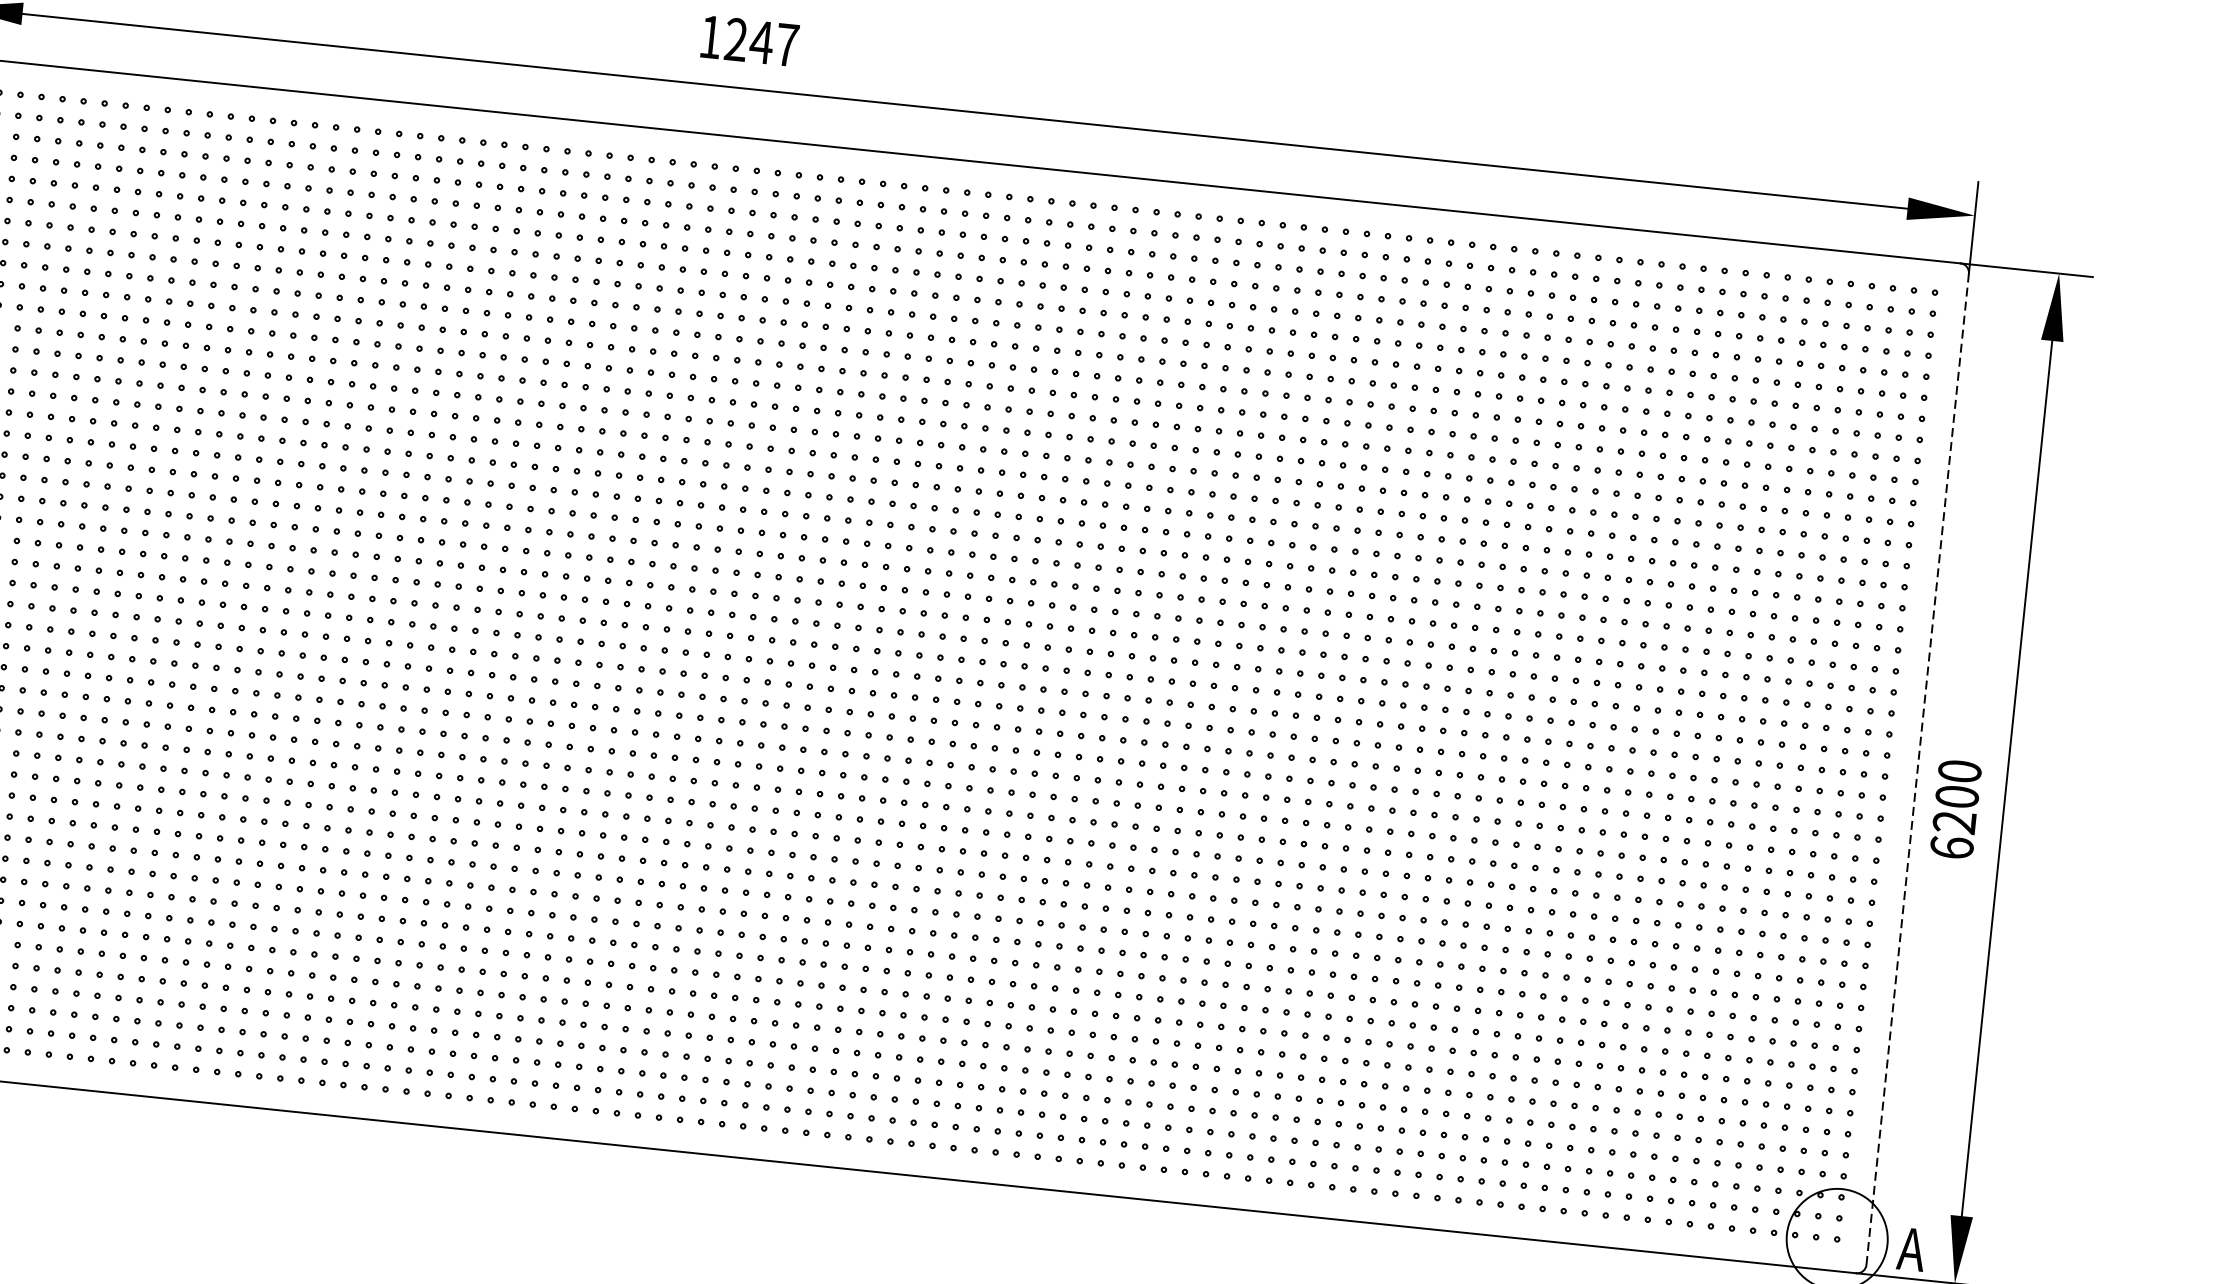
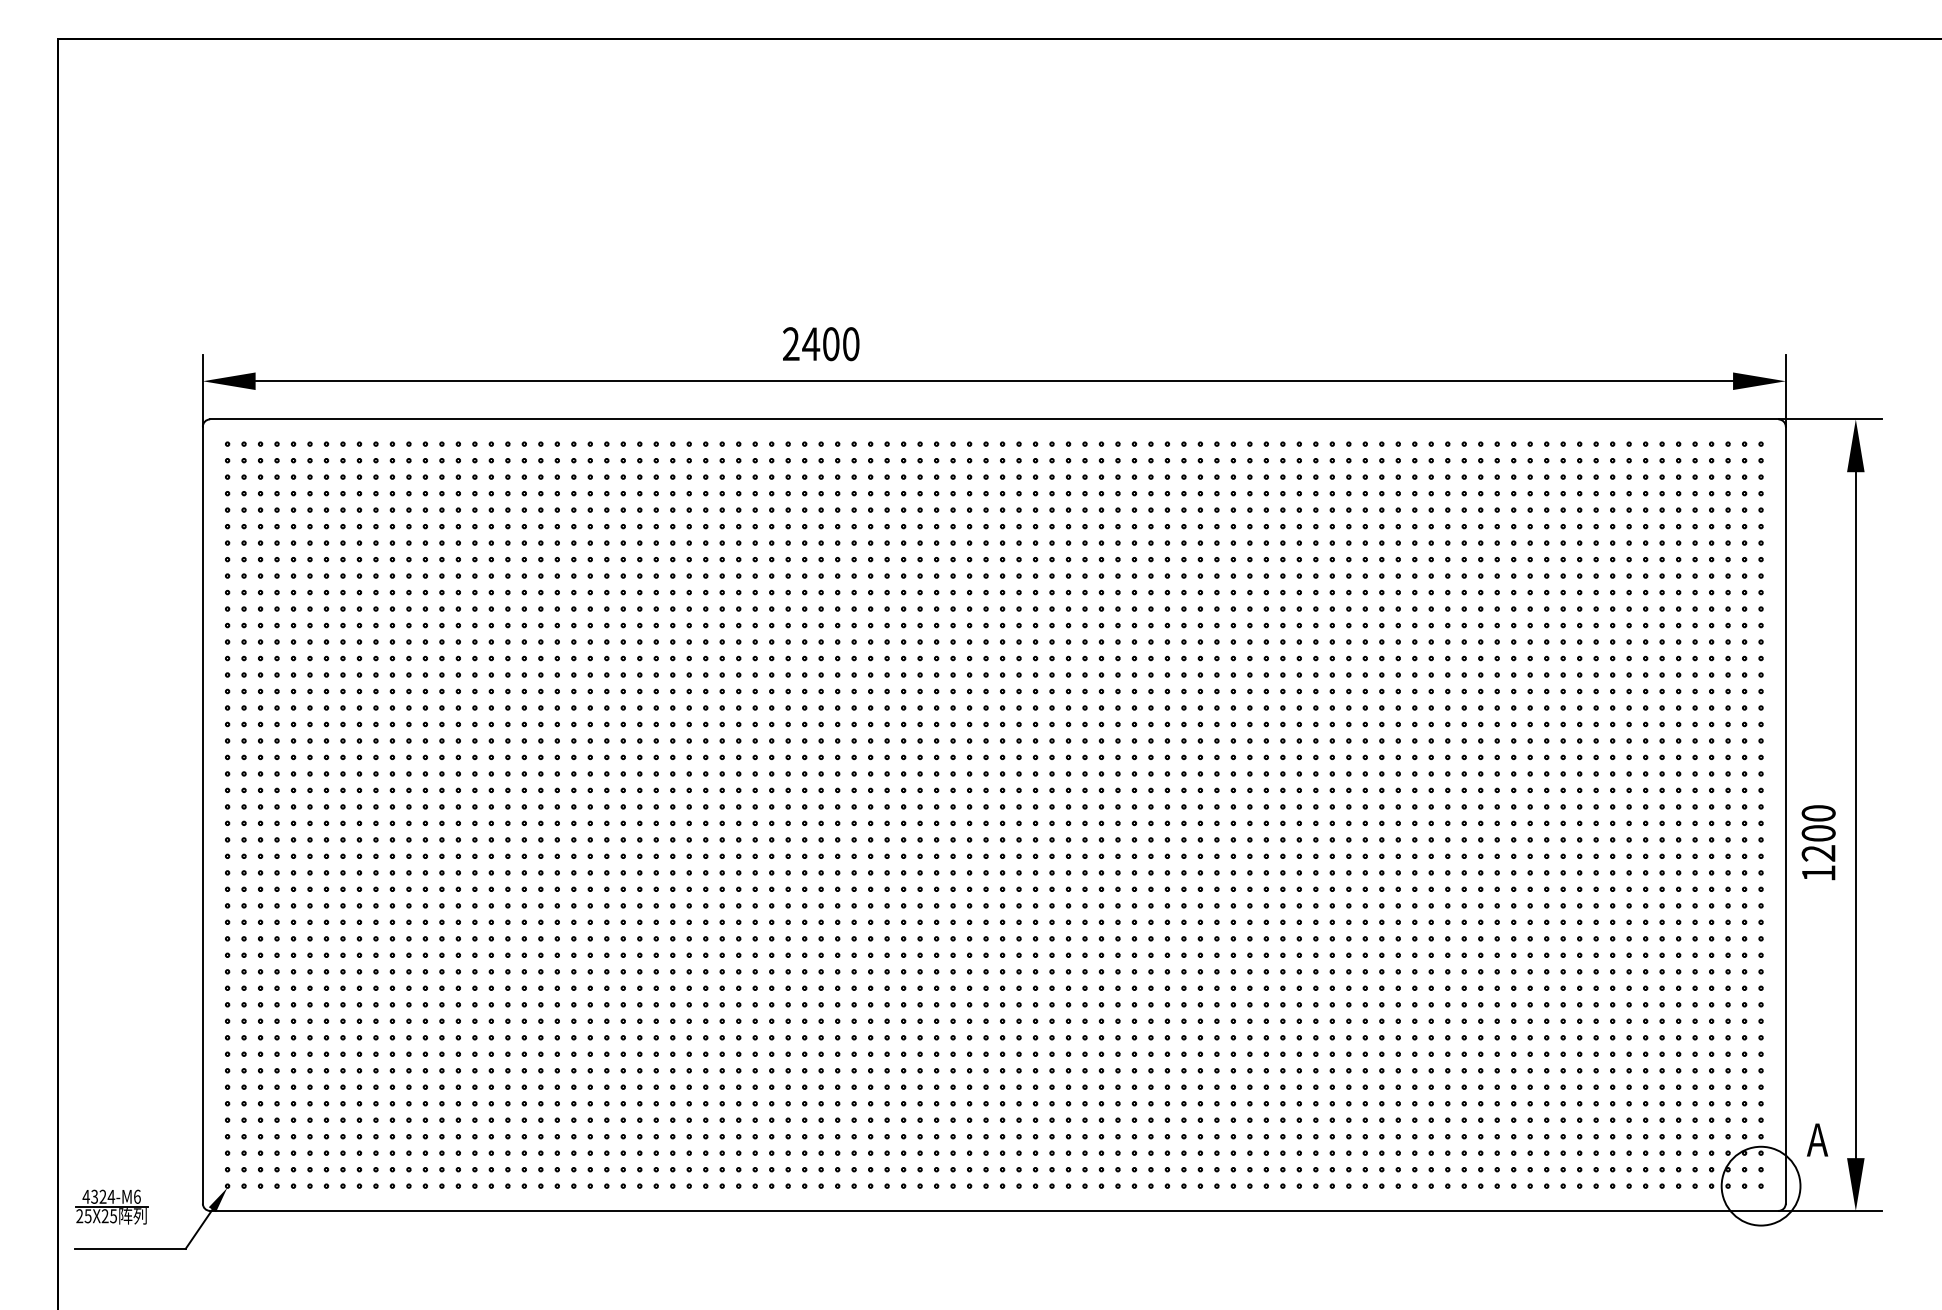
text: (749, 41) -> (821, 344), 1247 -> 2400
line: (1917, 768) -> (1785, 814), dashed -> solid
text: (1951, 848) -> (1818, 873), 6200 -> 1200
text: (1911, 1248) -> (1817, 1139), moved

